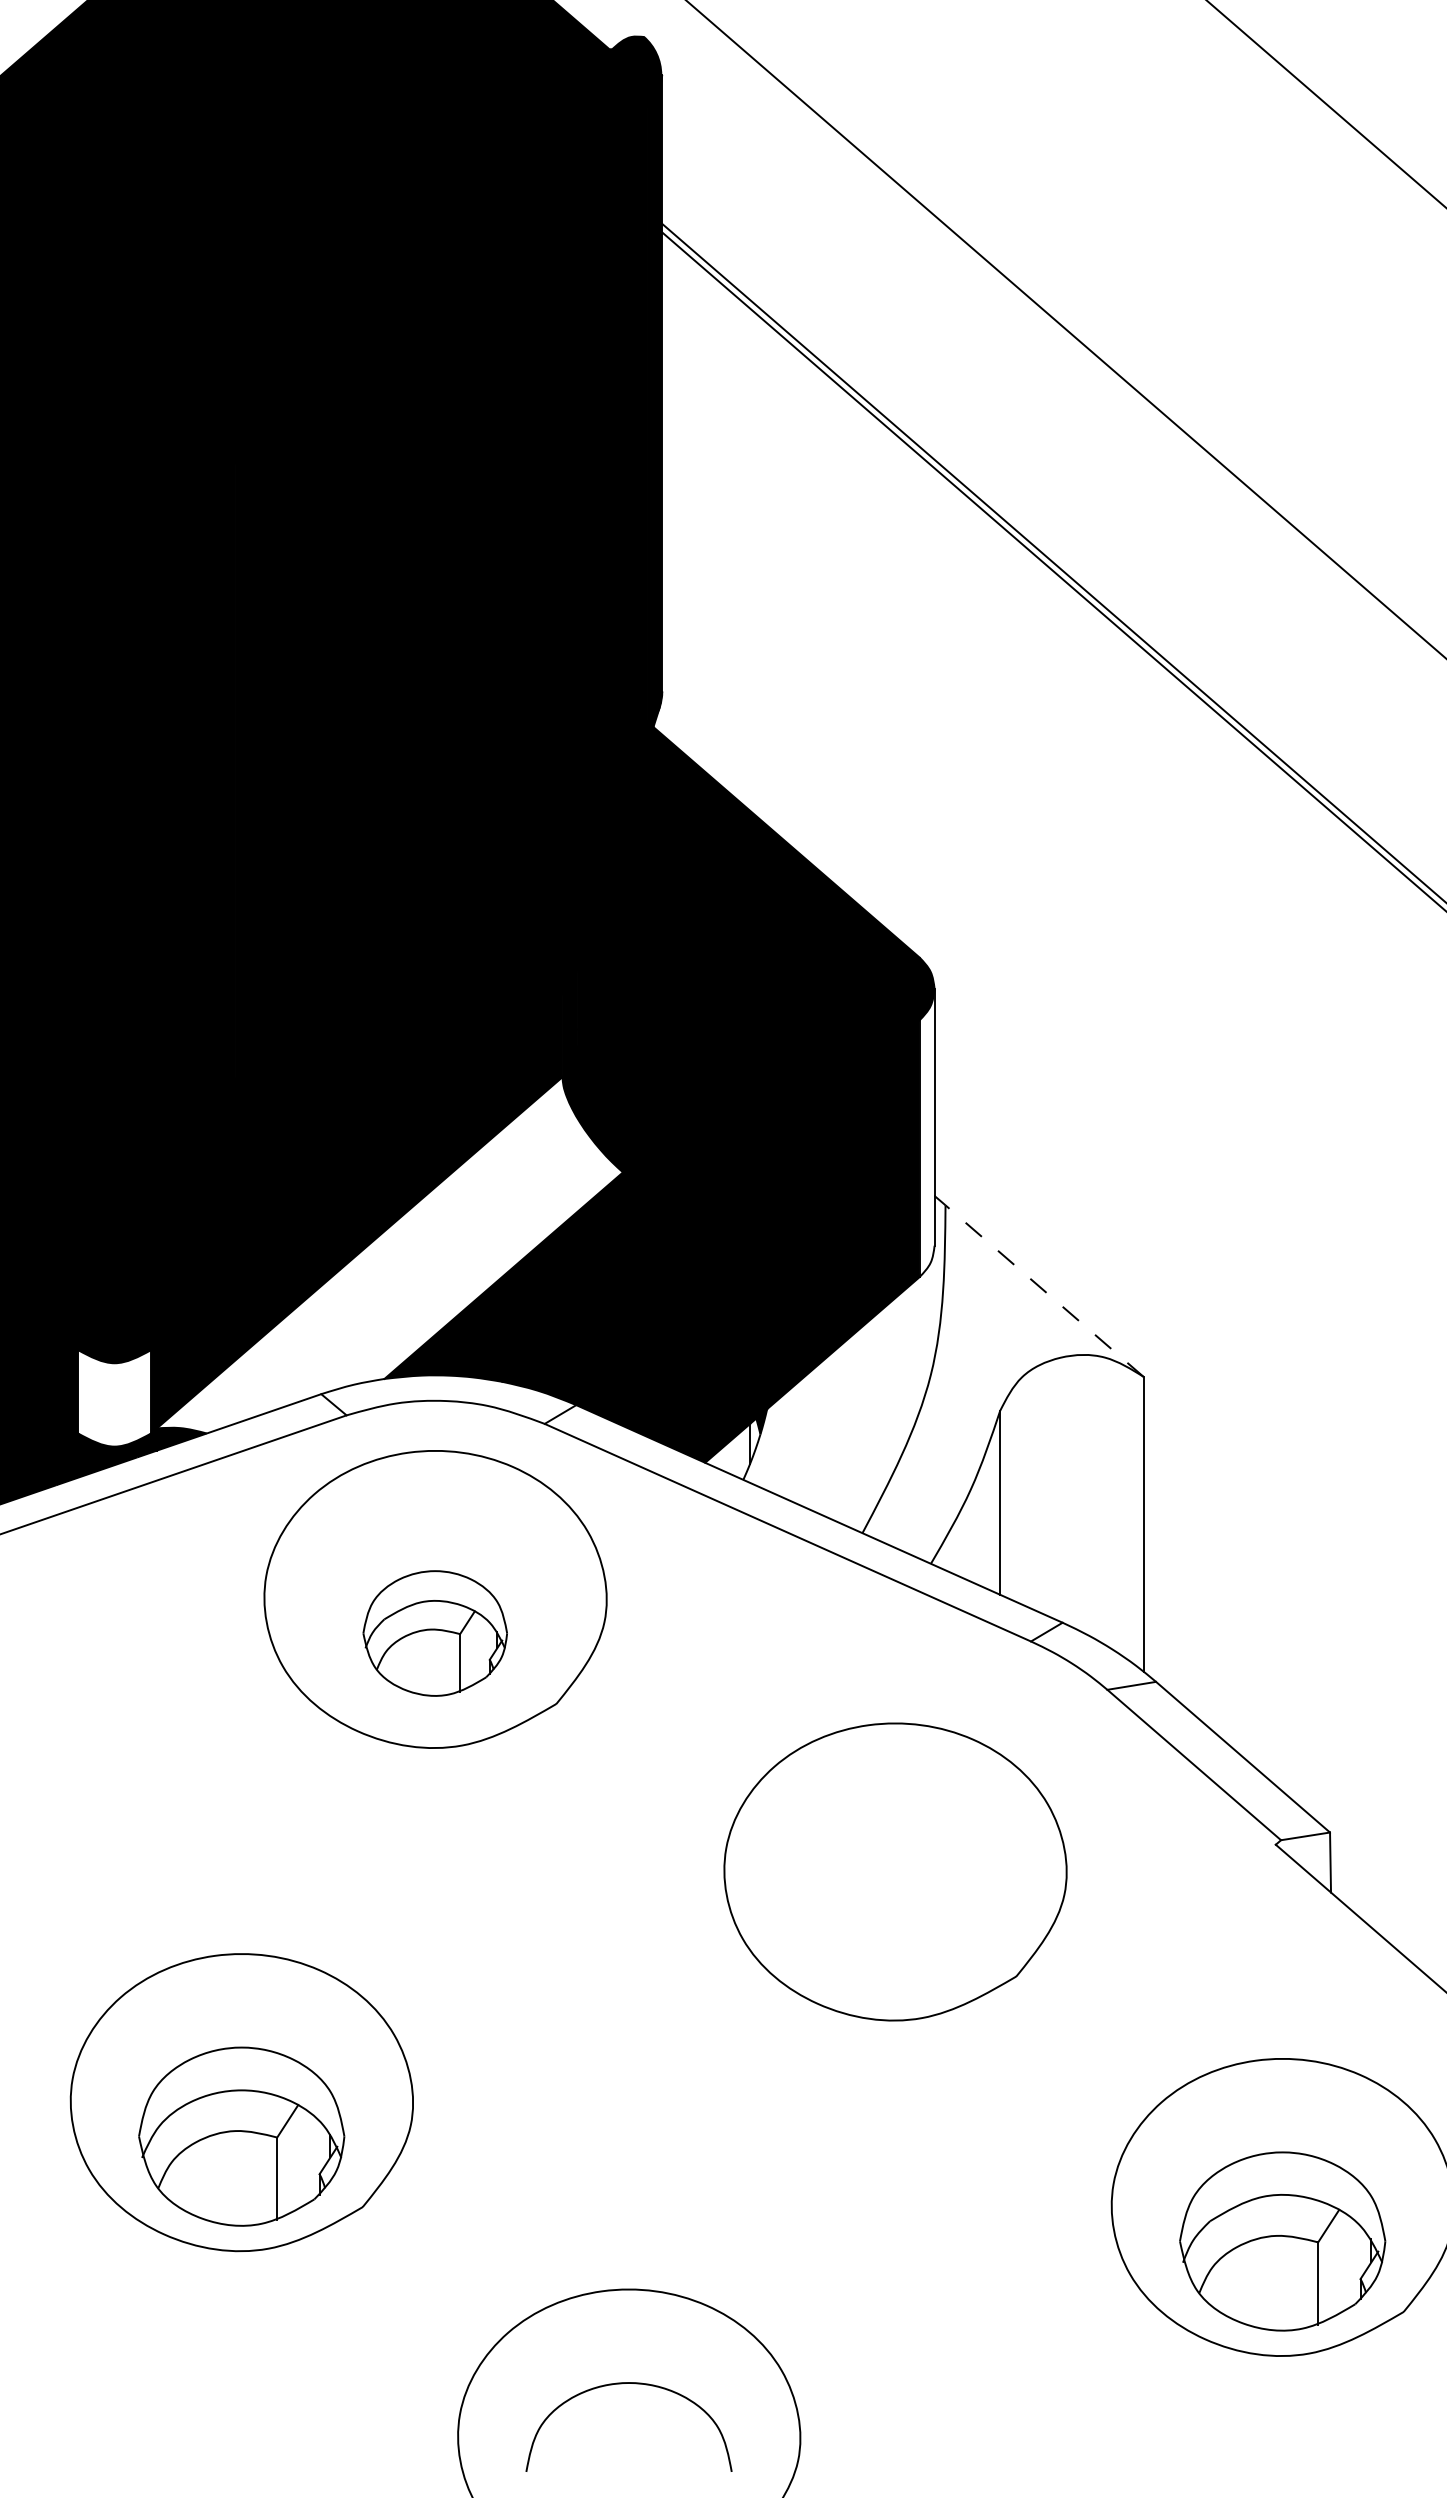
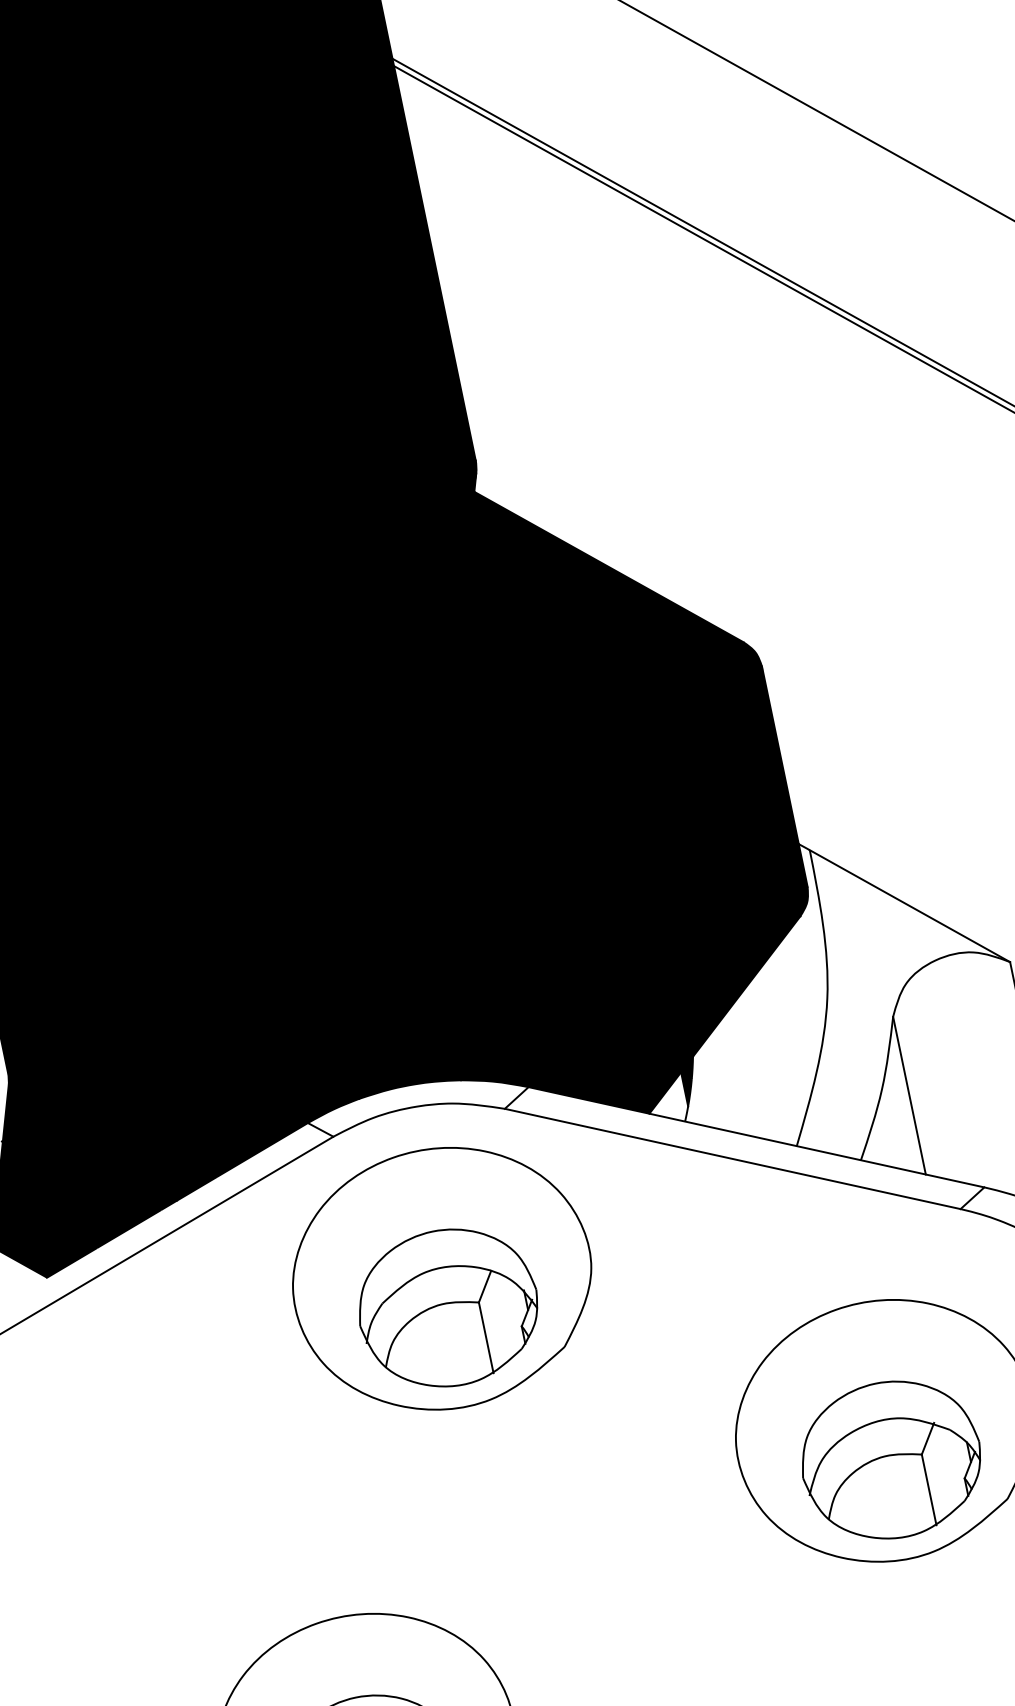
fill: (926, 1132) -> (780, 791), added
fill: (390, 1255) -> (342, 991), added
line: (1044, 1290) -> (909, 905), dashed -> solid
fill: (114, 1398) -> (131, 1163), added
fill: (755, 1440) -> (688, 1085), added
part: (434, 1633) -> (447, 1308), size x1.43
part: (894, 1906) -> (890, 1460), added

